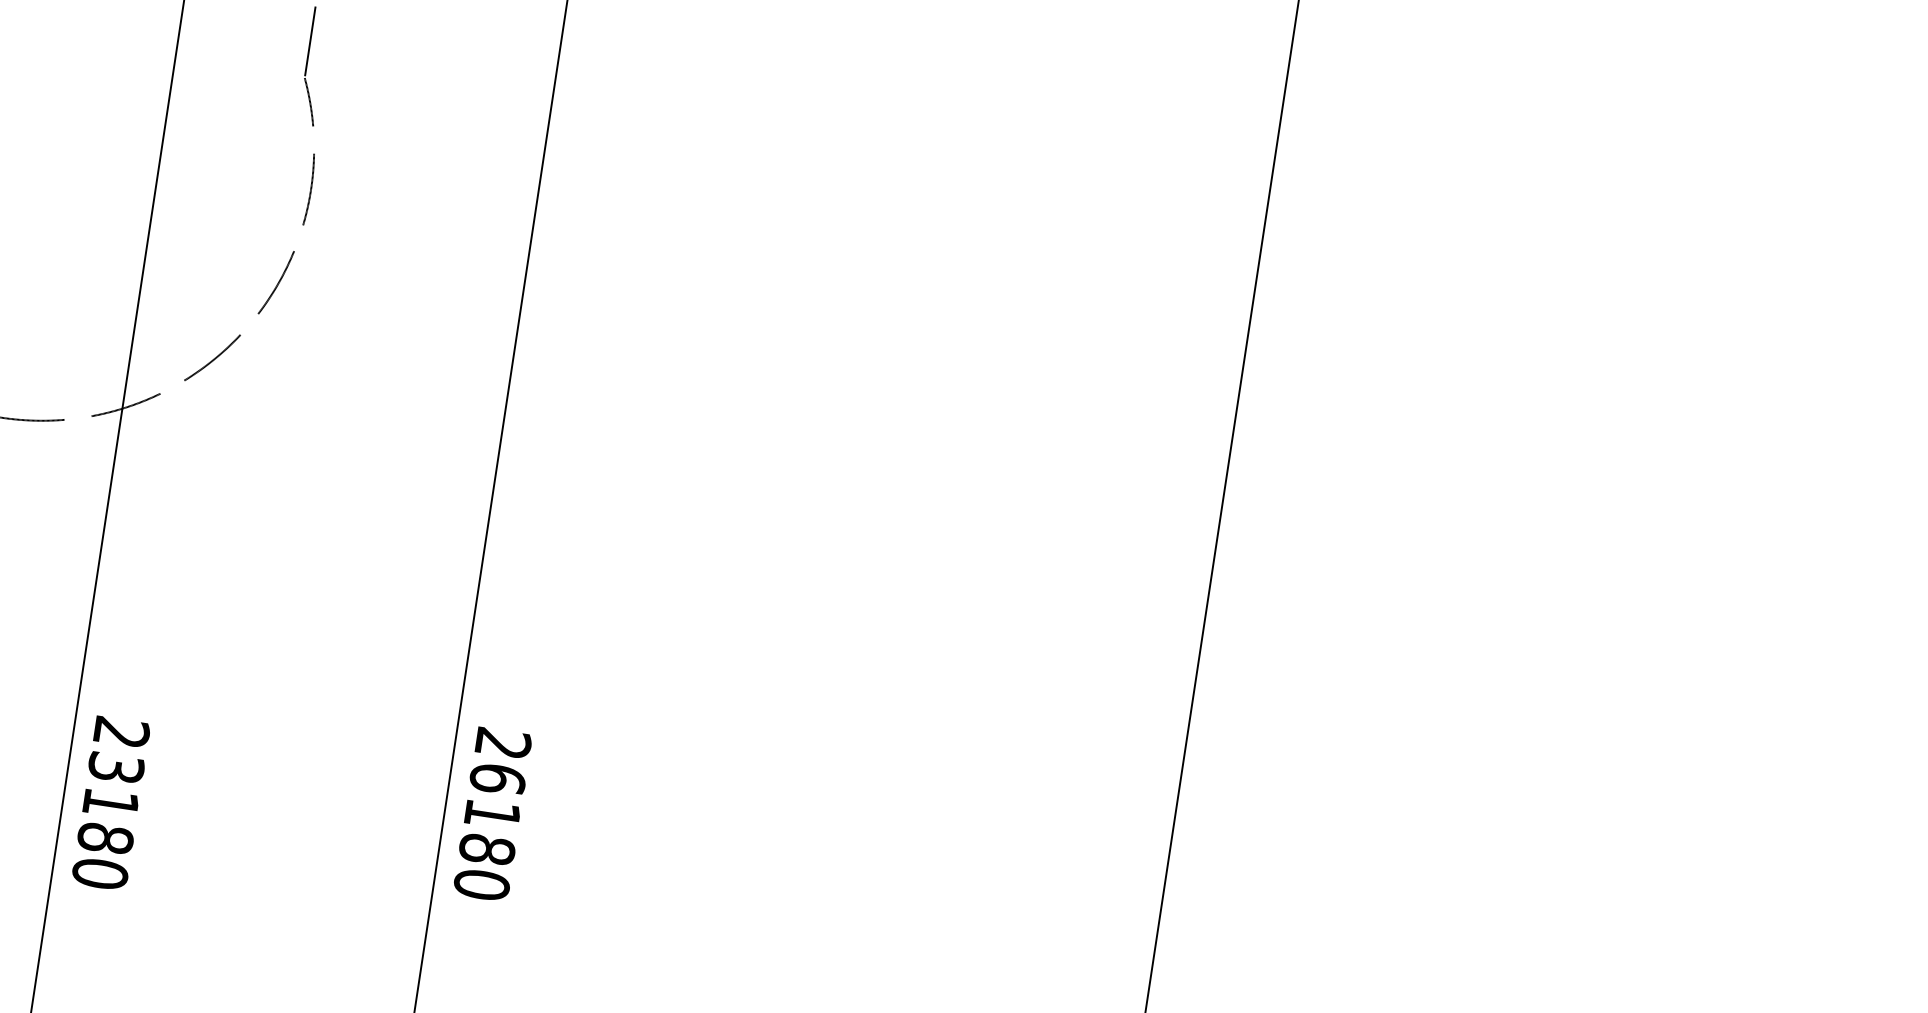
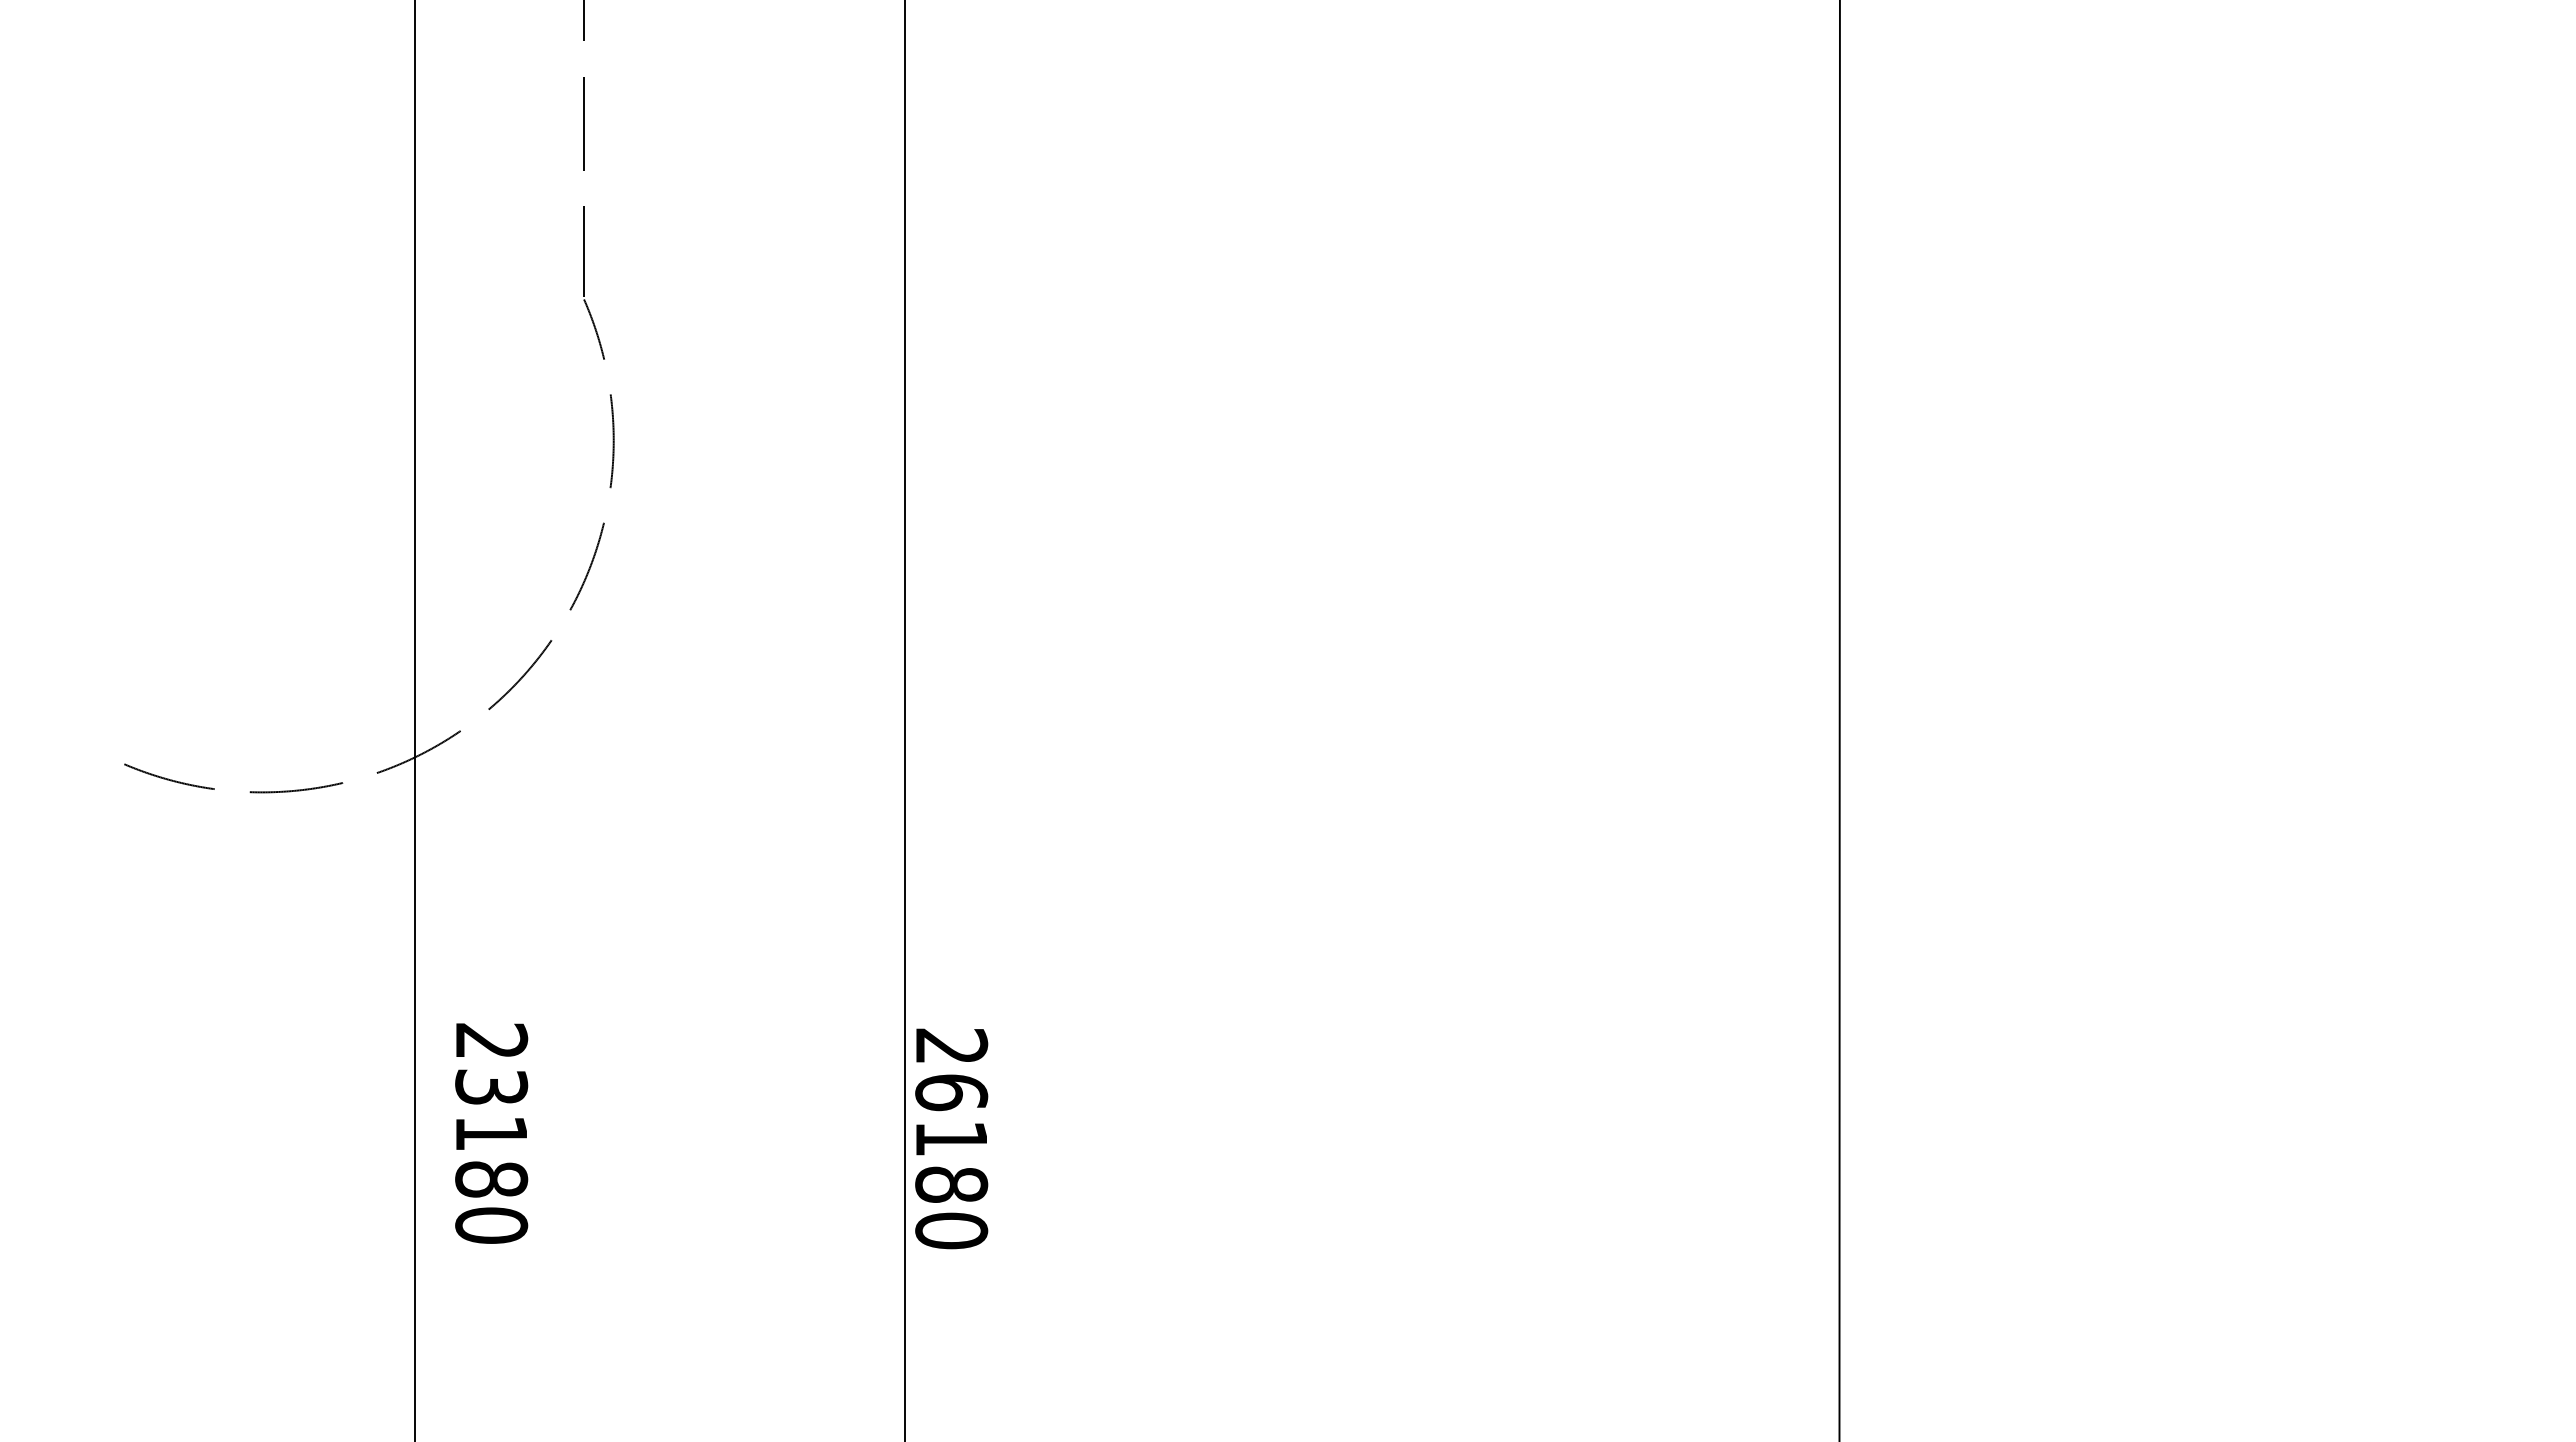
text: (110, 803) -> (491, 1133), moved
text: (492, 814) -> (951, 1138), moved

